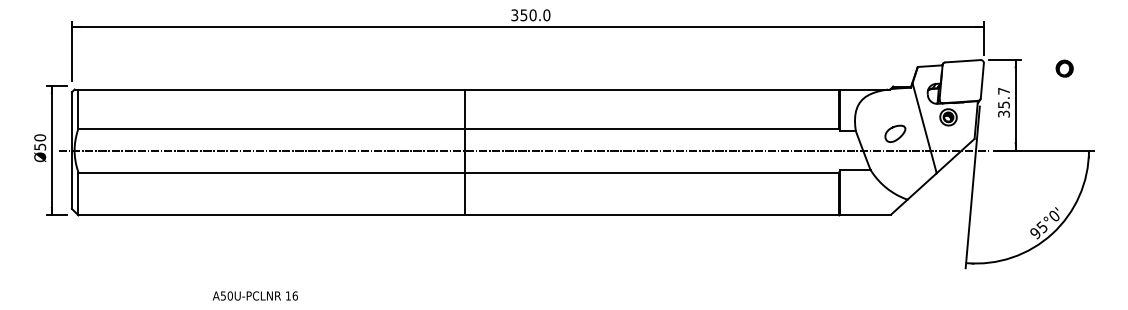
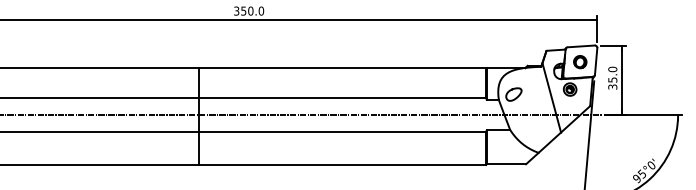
part: (1064, 68) -> (580, 61), moved
text: (1003, 90) -> (612, 68), 35.7 -> 35.0
curve: (899, 136) -> (517, 96), moved

